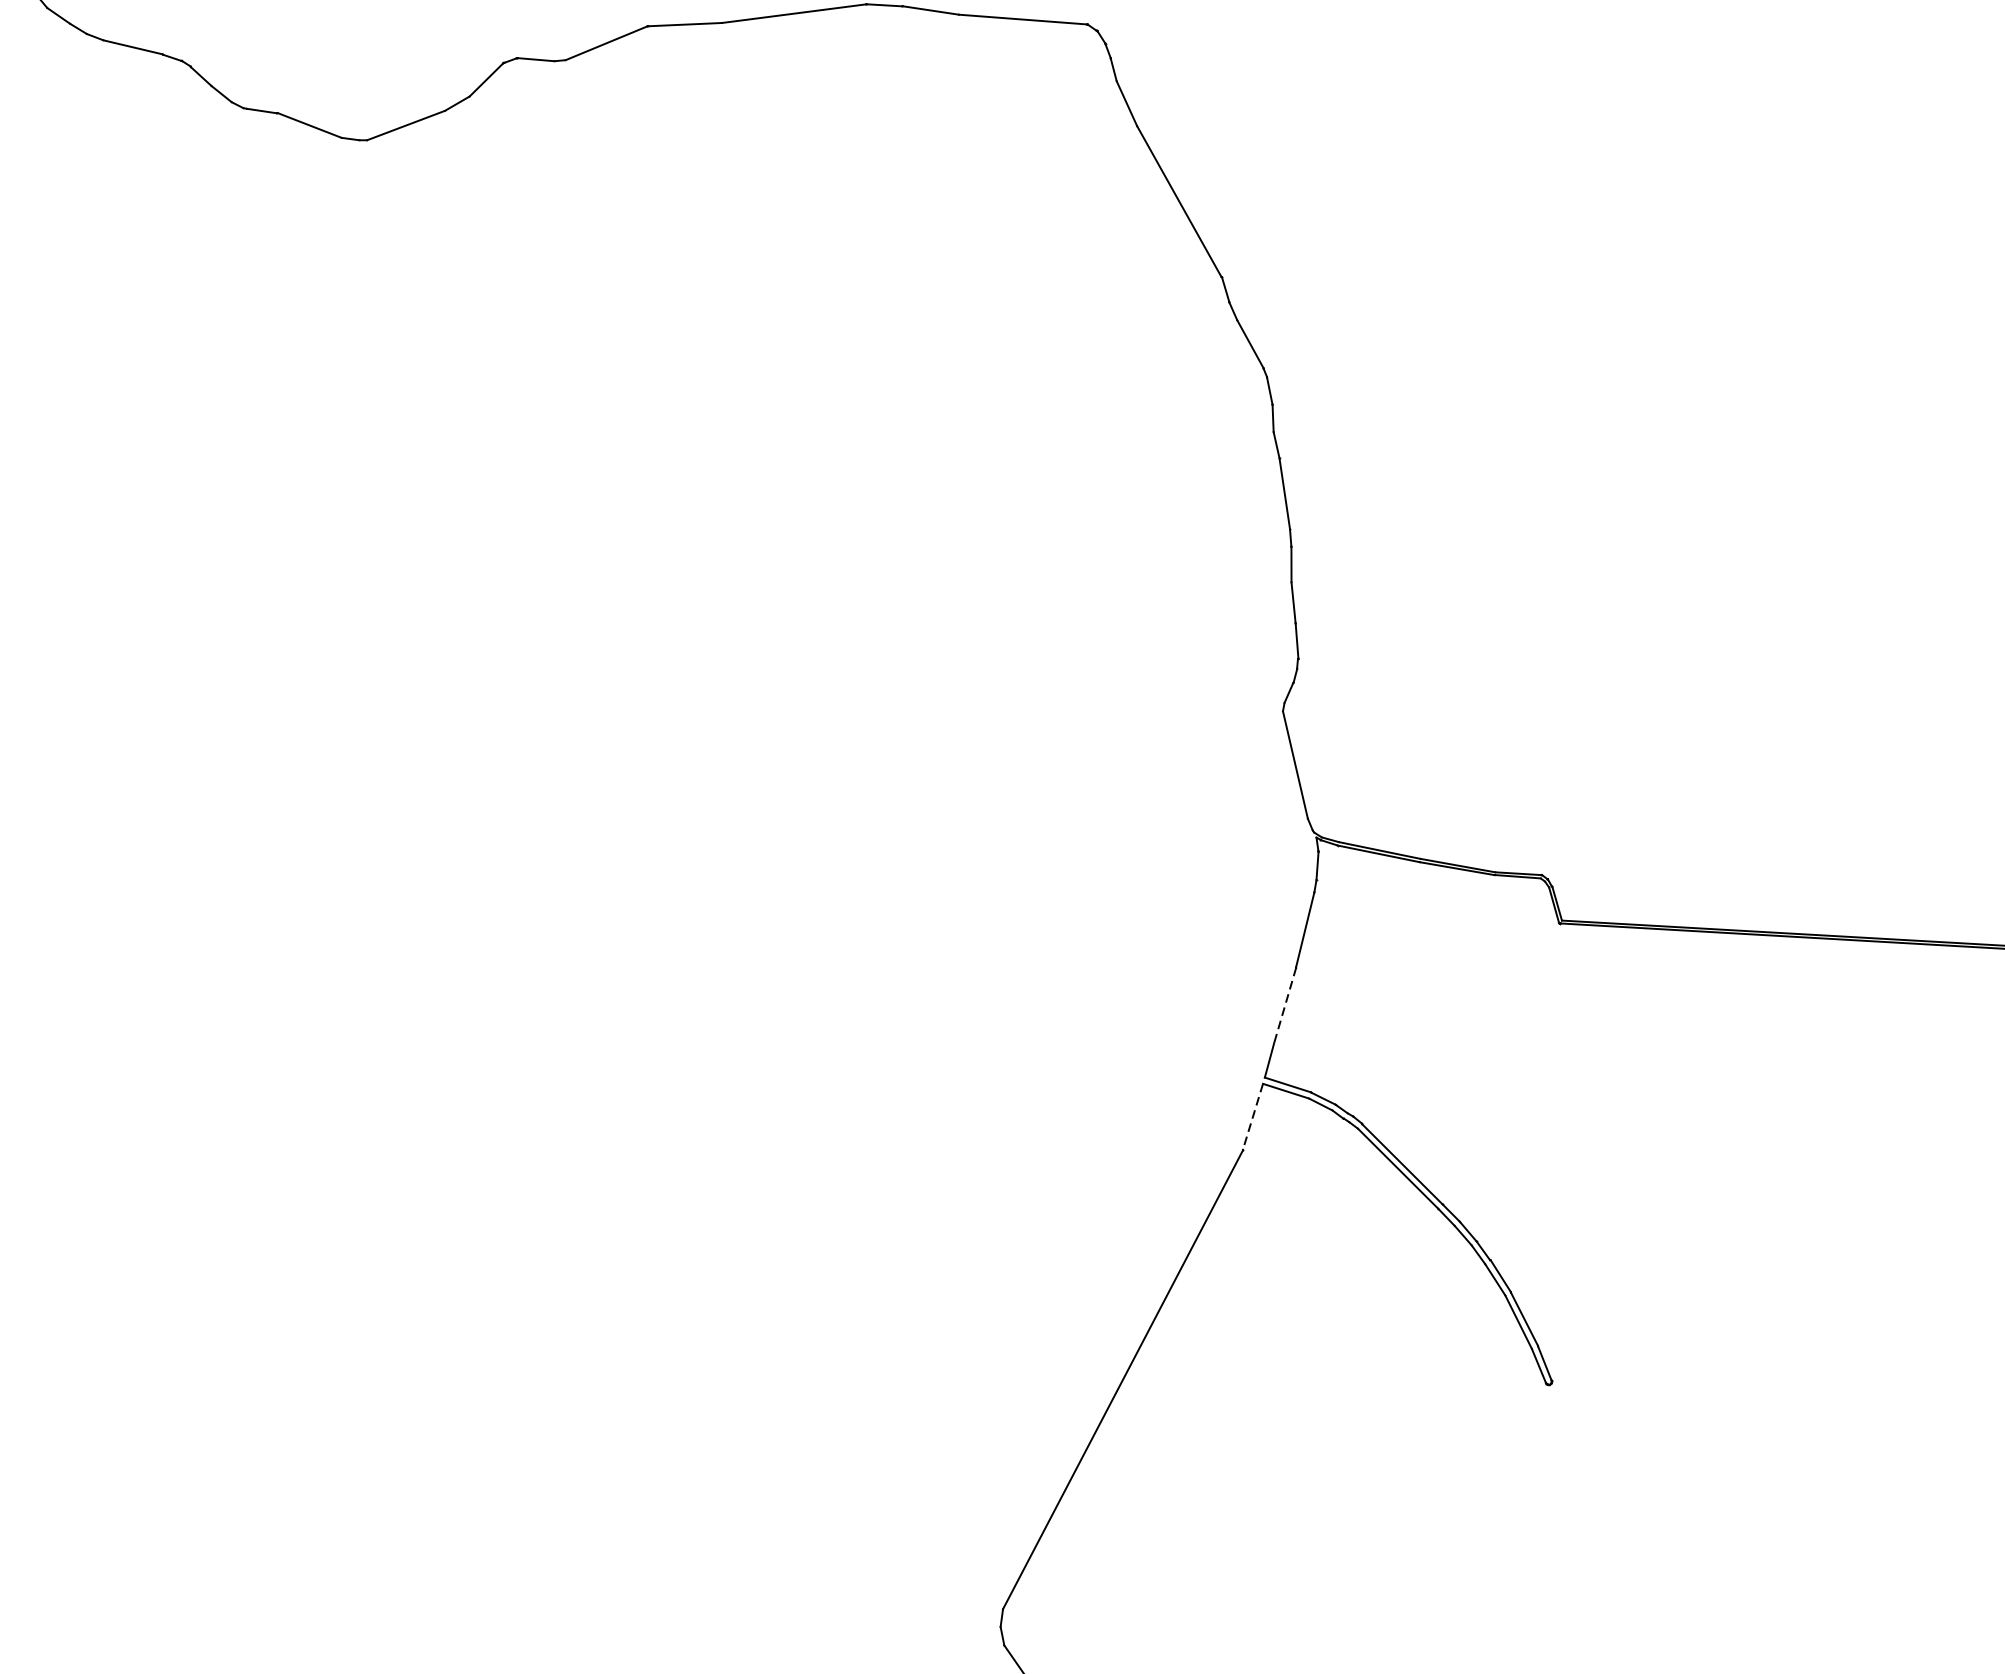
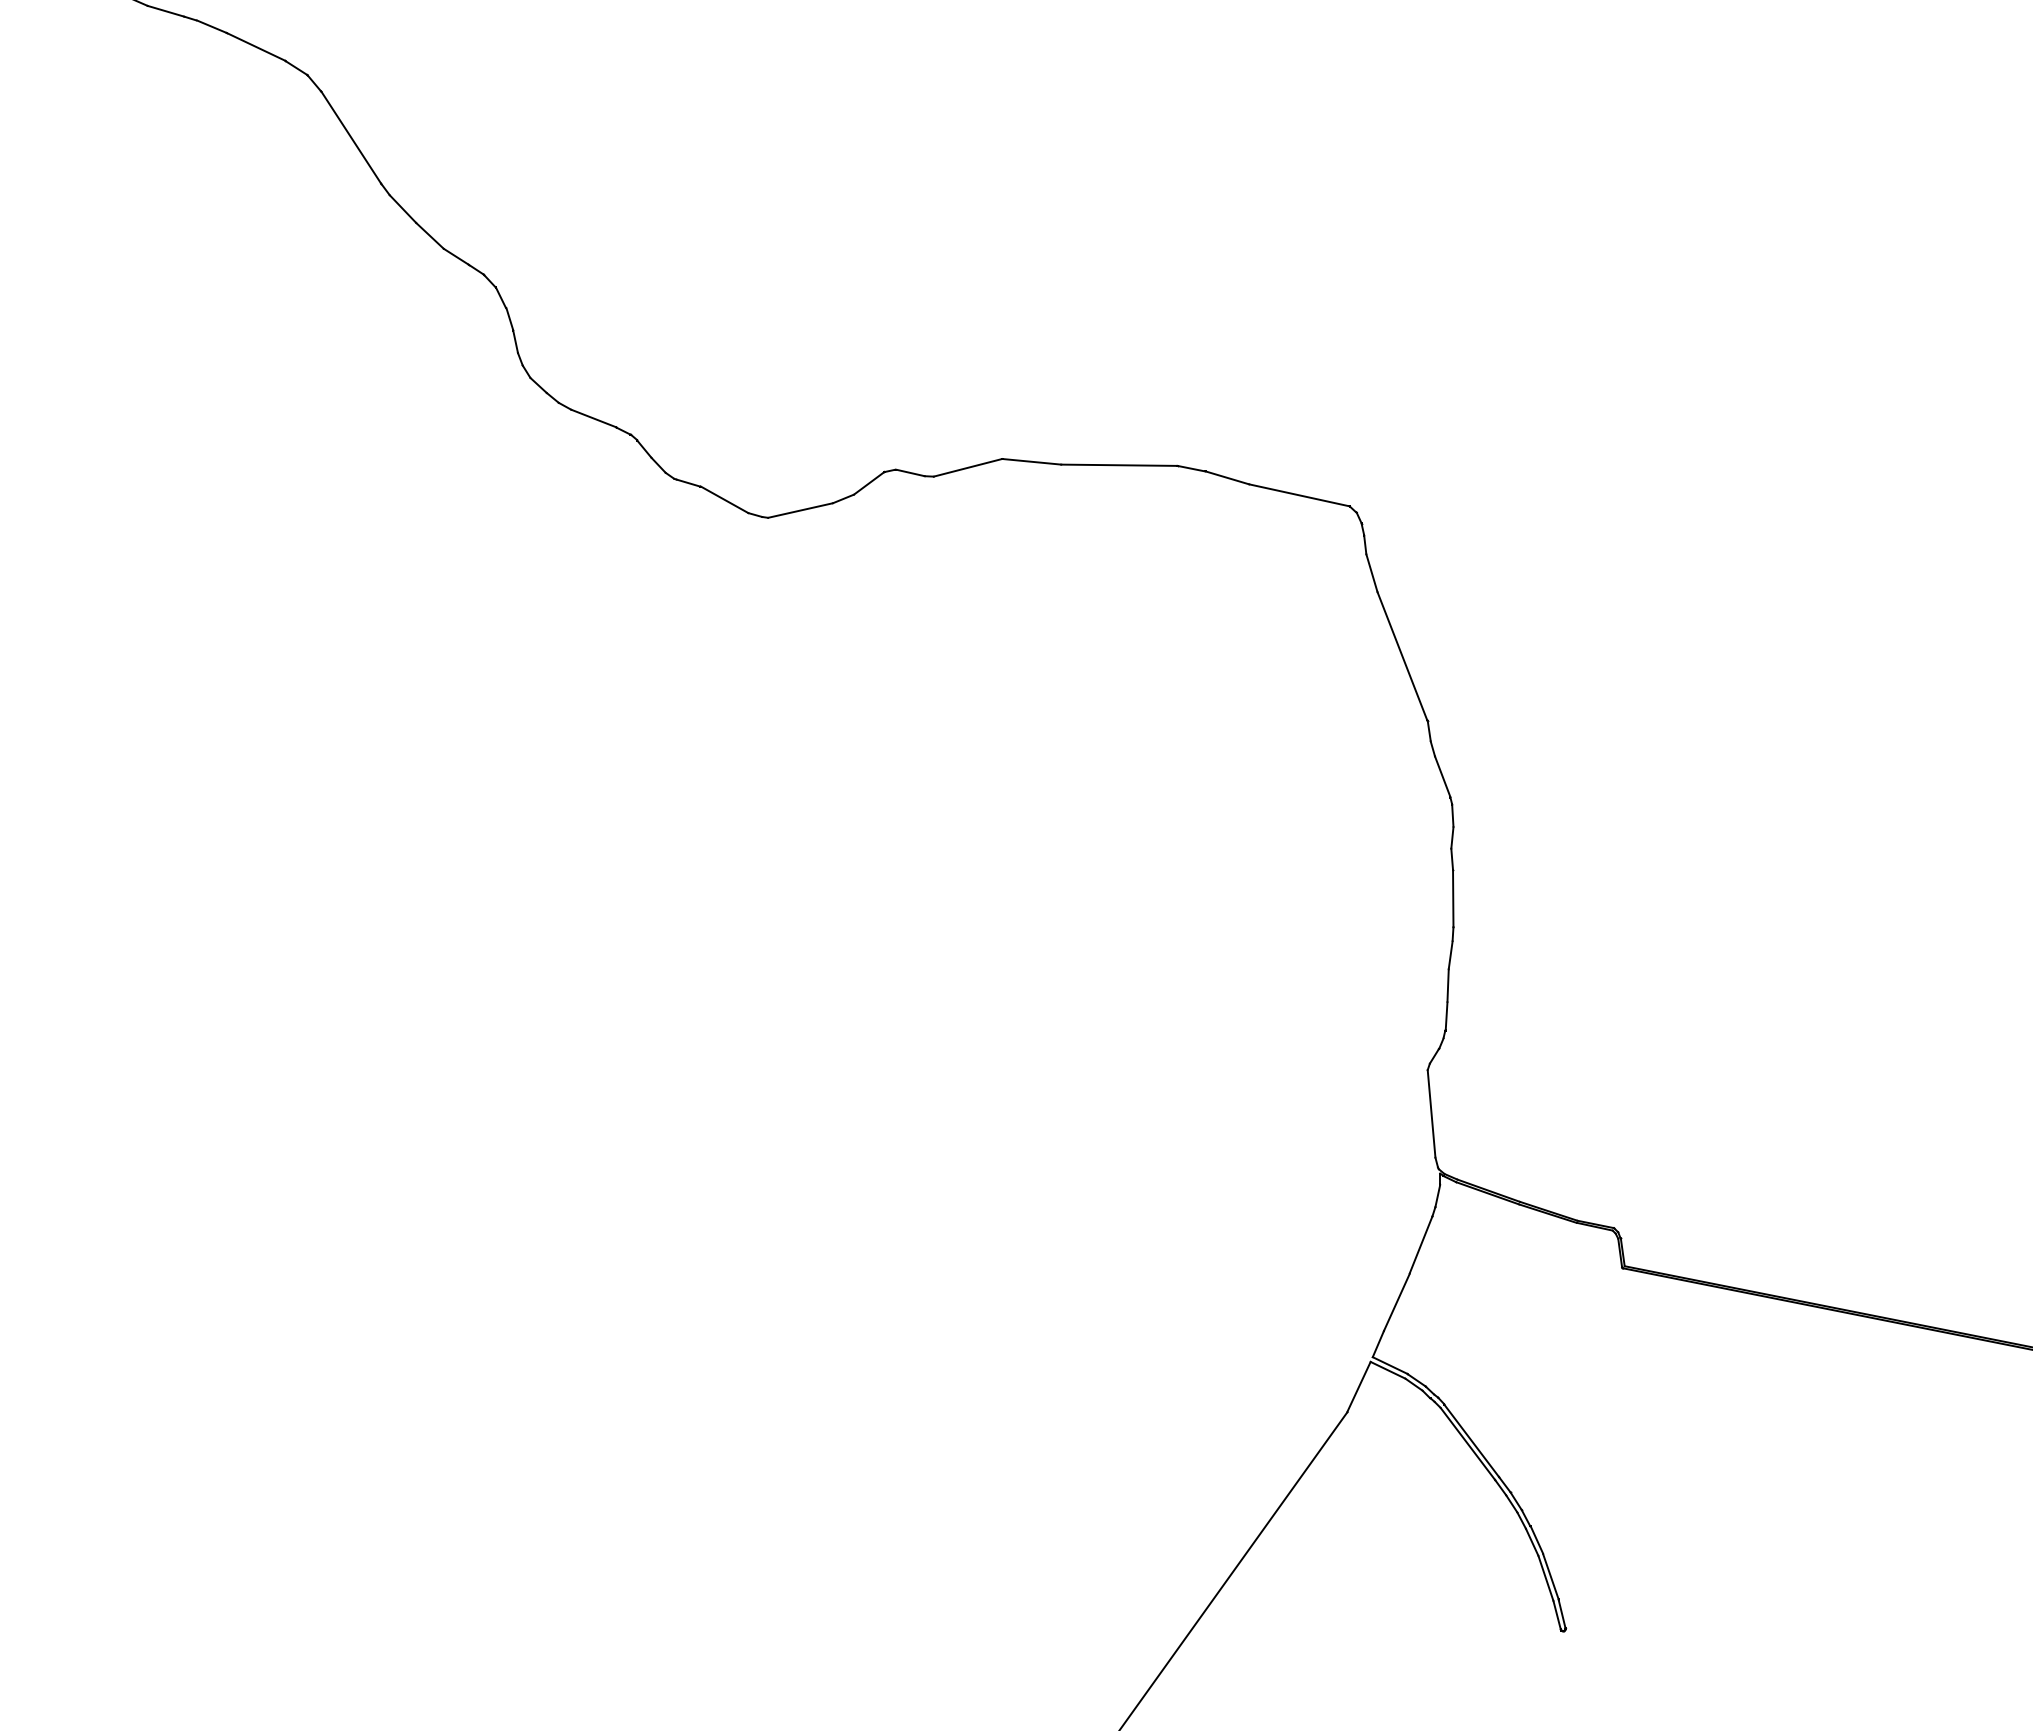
line: (1284, 1005) -> (1396, 1302), dashed -> solid
line: (1252, 1117) -> (1358, 1387), dashed -> solid

